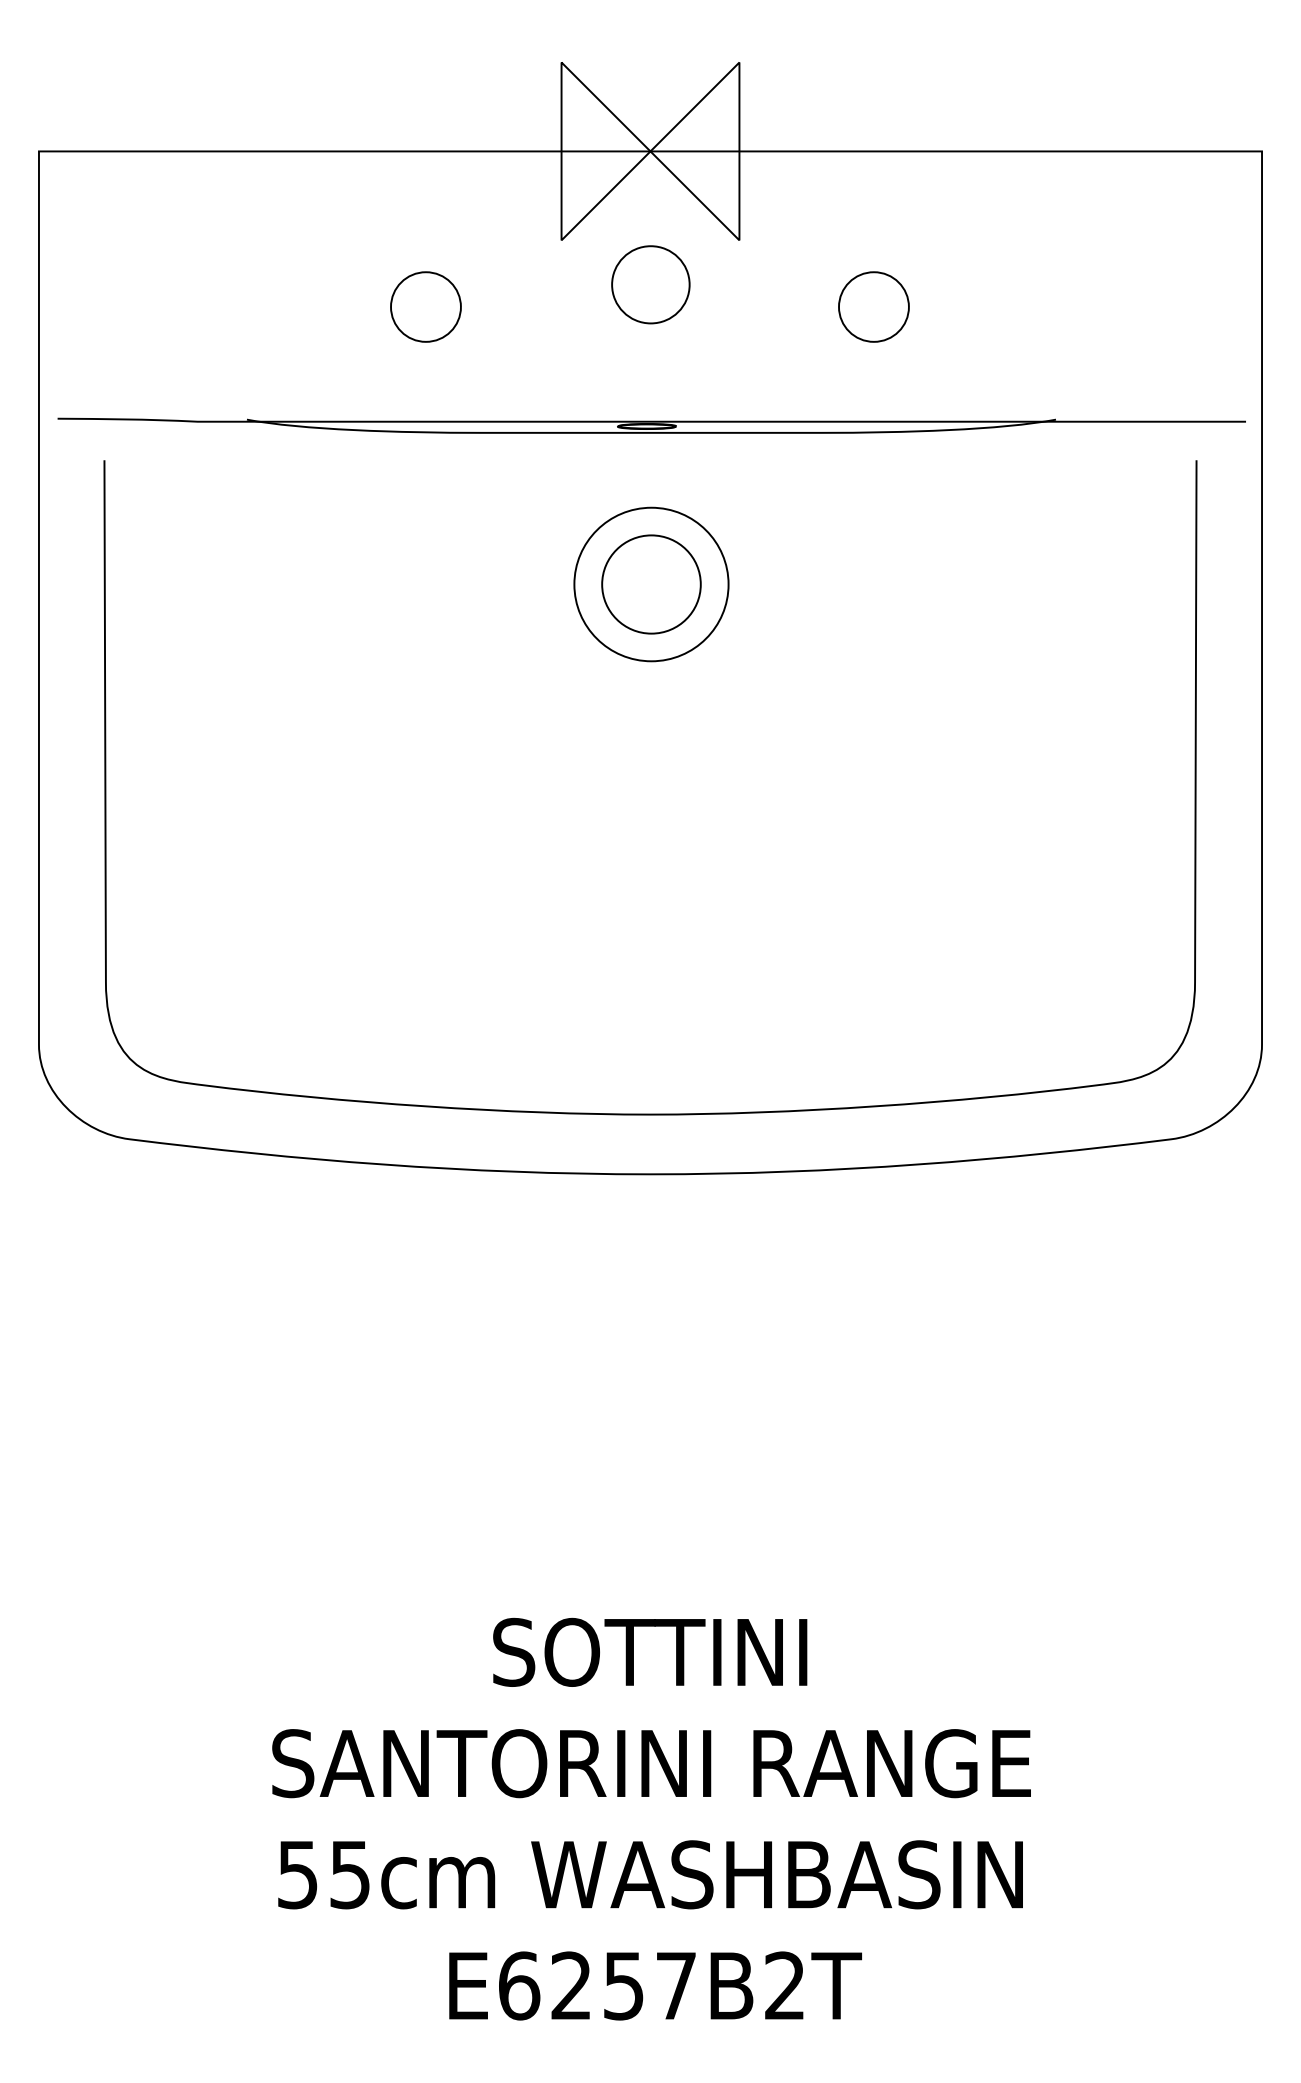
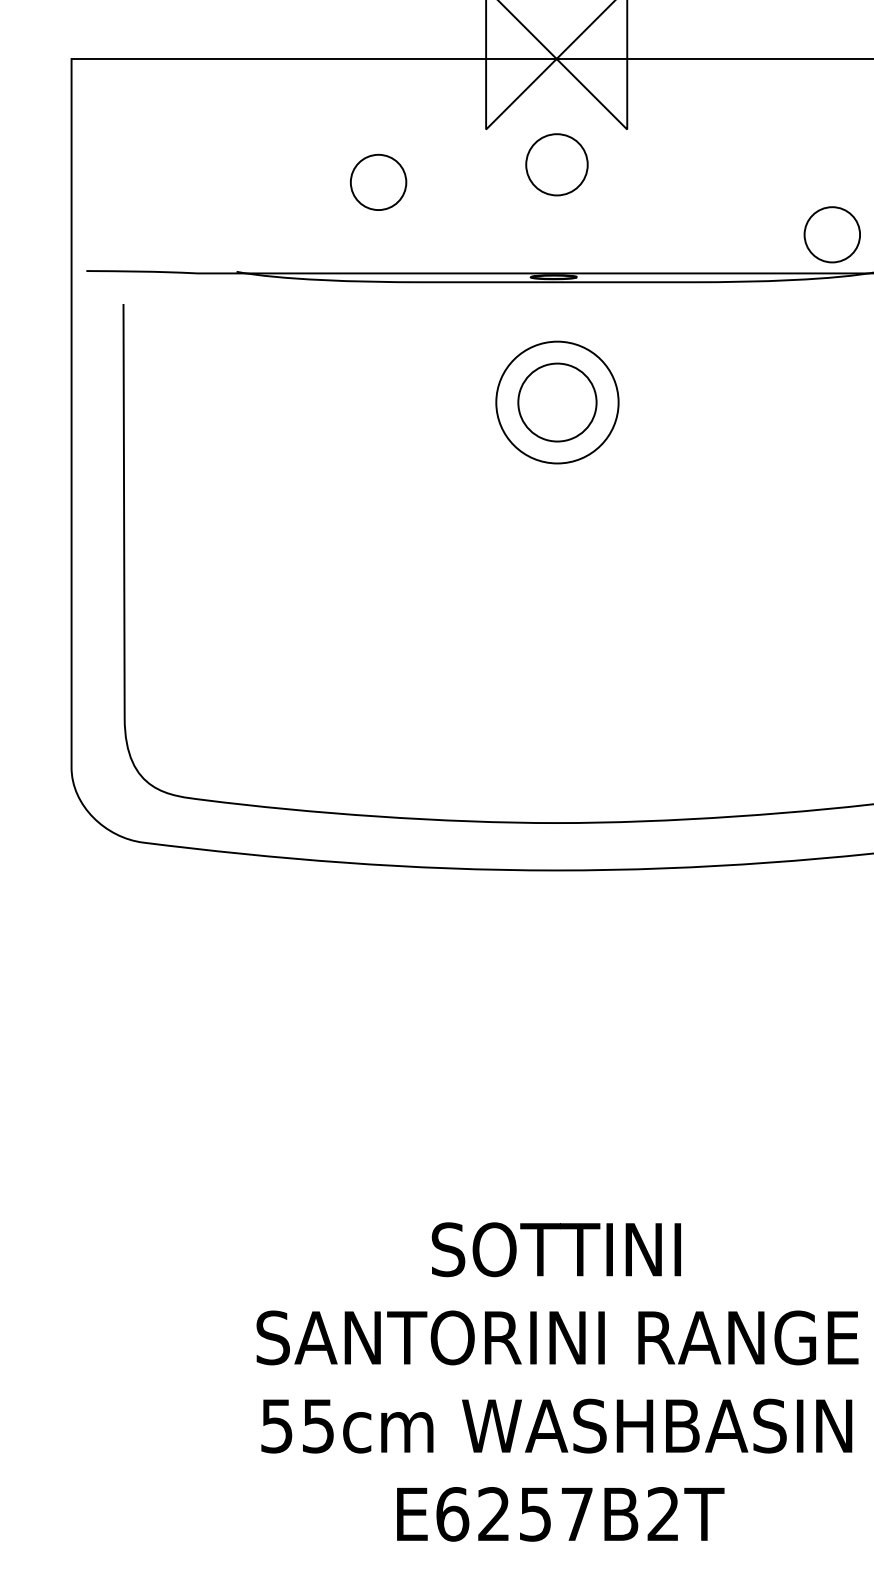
part: (873, 306) -> (831, 234), moved

